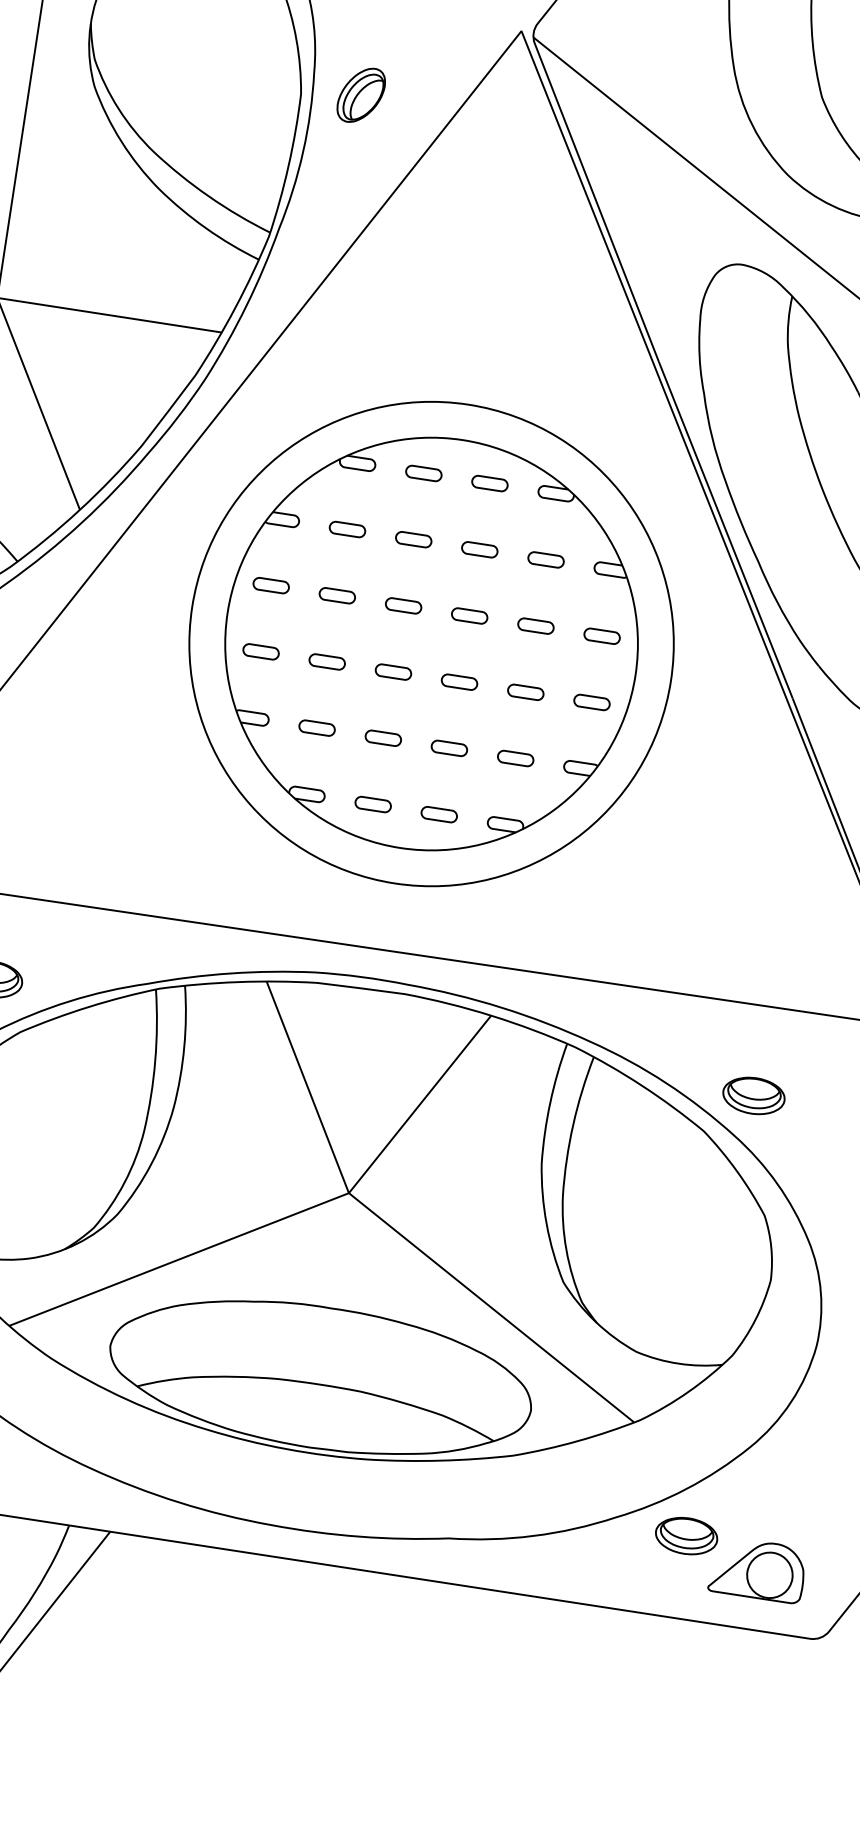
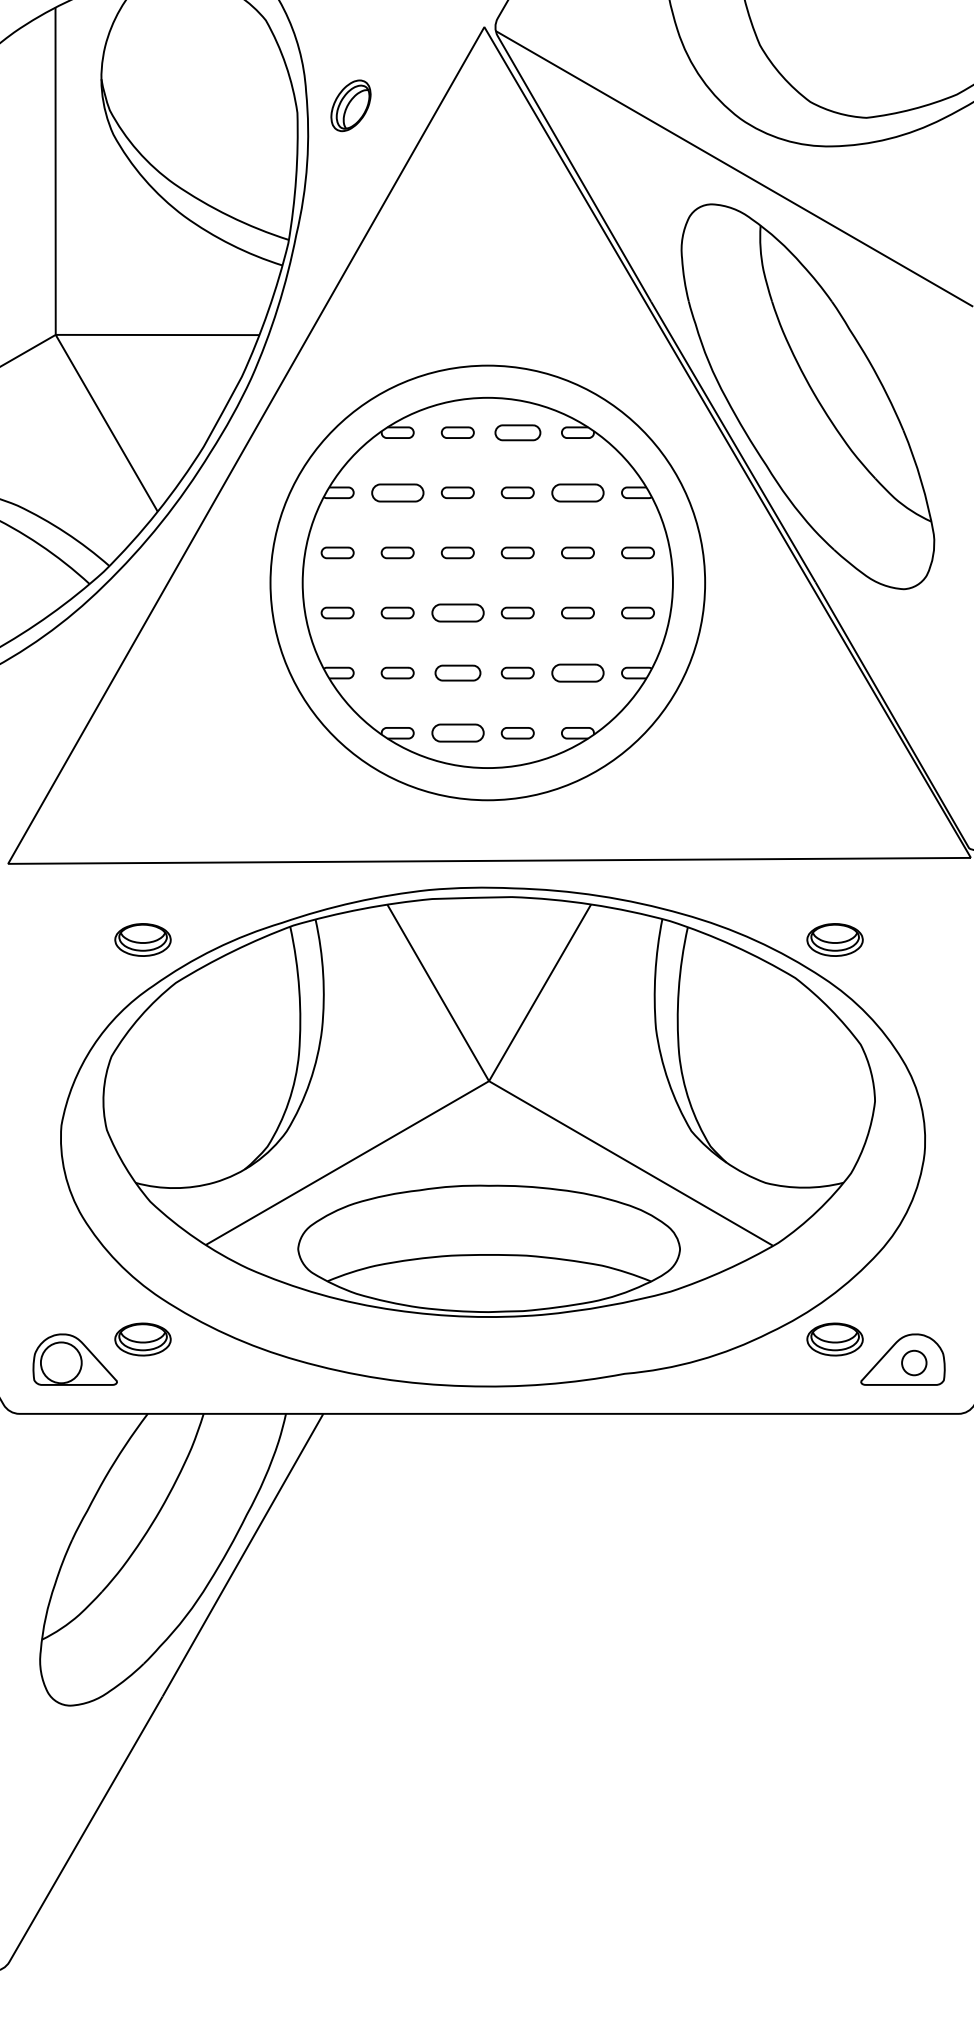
part: (489, 483) -> (517, 432), size x1.4
part: (347, 529) -> (397, 492), size x1.6
part: (545, 559) -> (577, 492), size x1.6
part: (393, 671) -> (457, 612), size x1.6
part: (383, 737) -> (457, 672), size x1.4
part: (515, 757) -> (577, 672), size x1.6
part: (372, 804) -> (457, 733), size x1.6
circle: (769, 1574) -> (913, 1362), size x0.6

